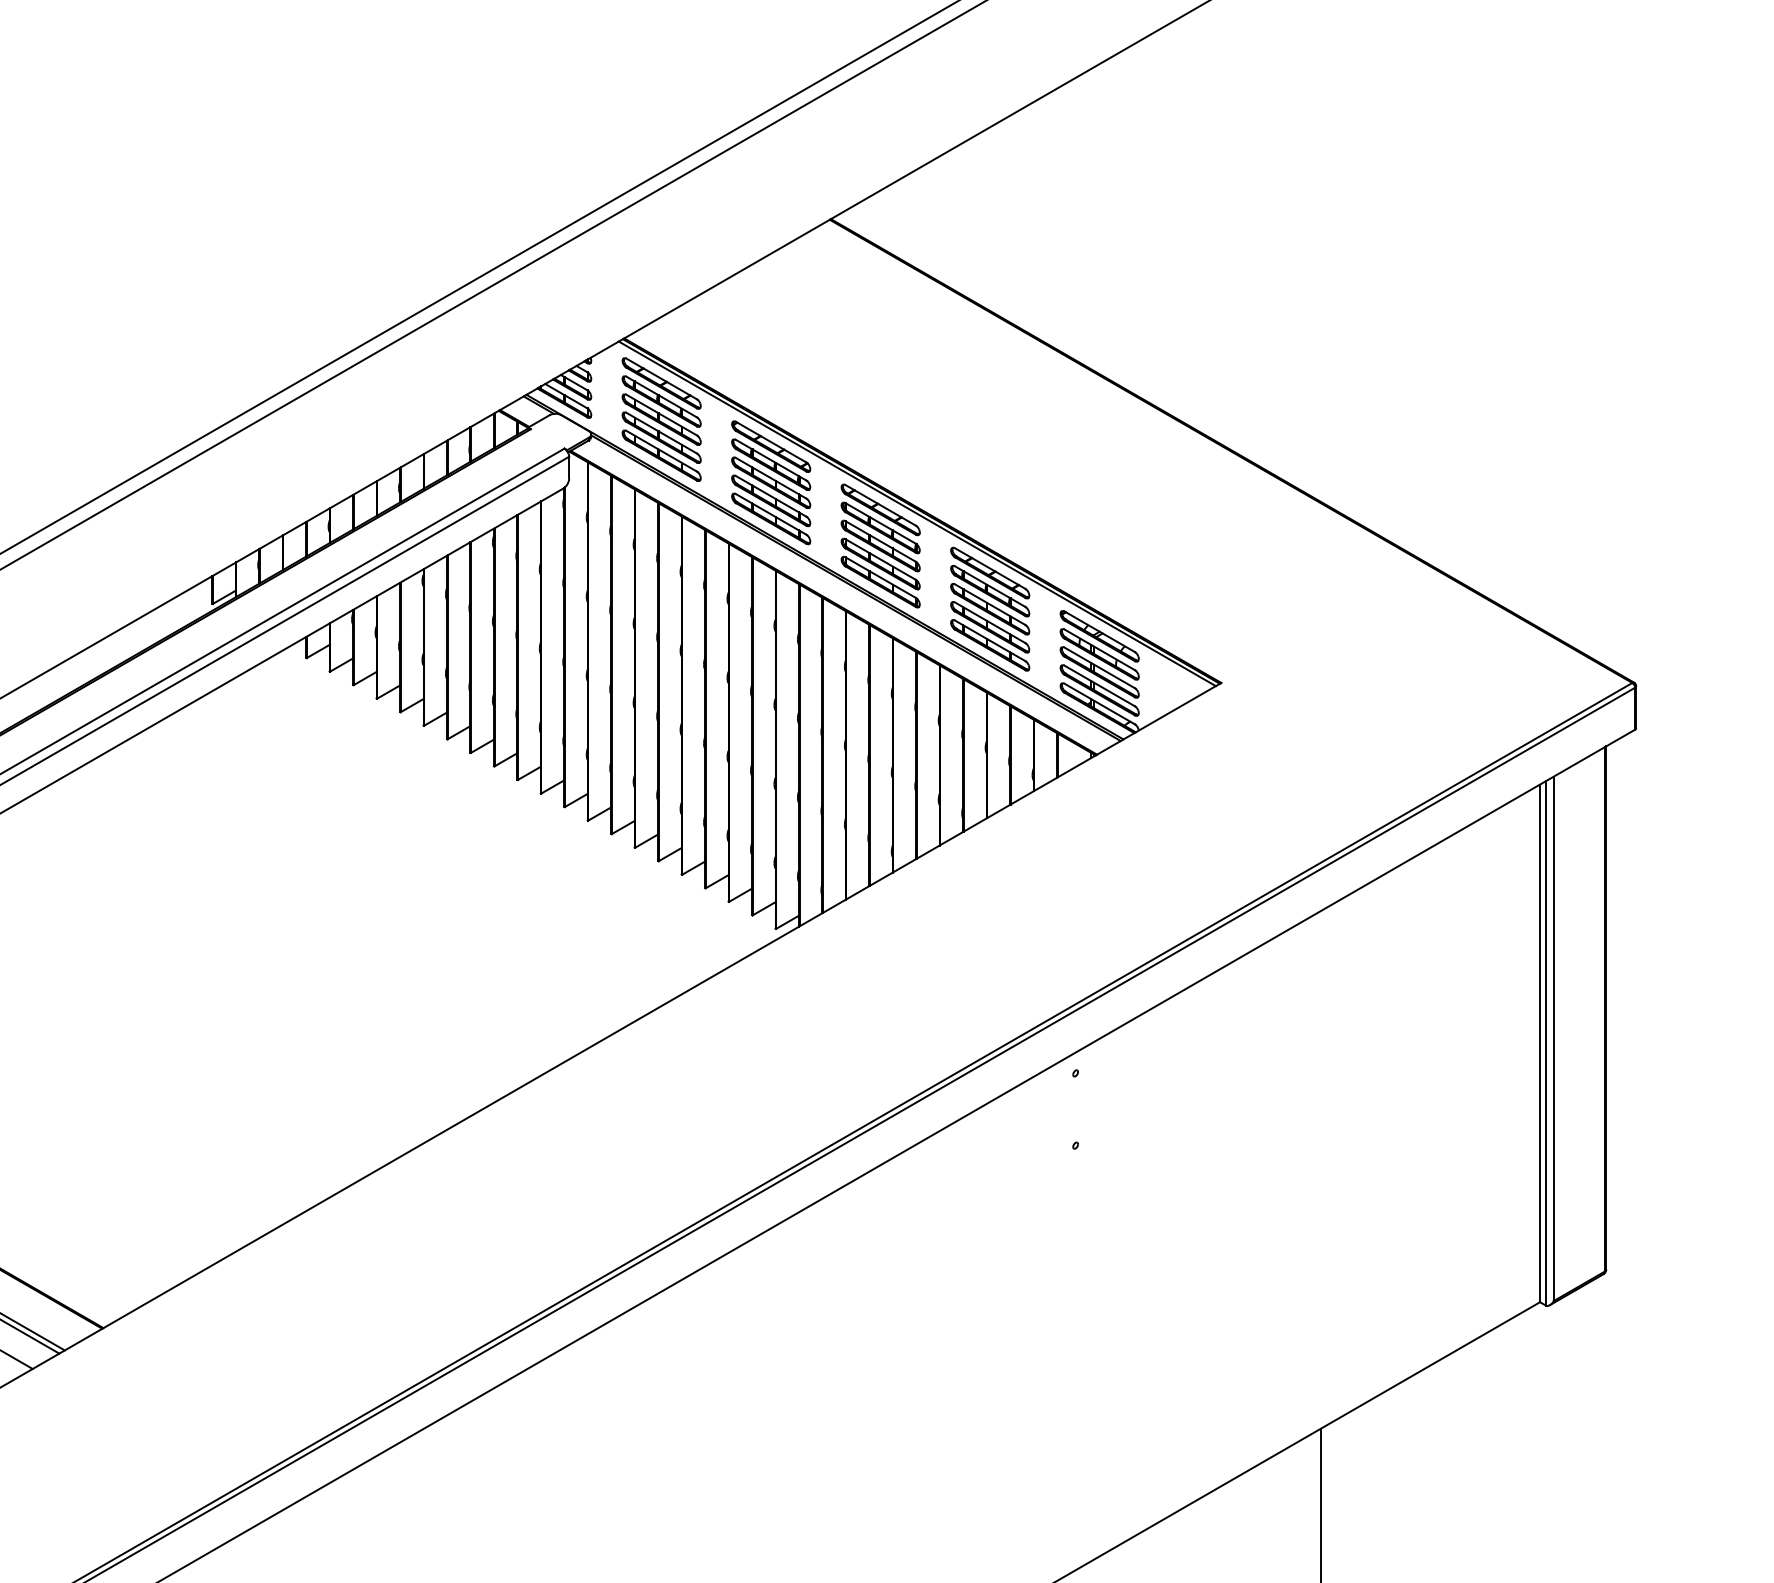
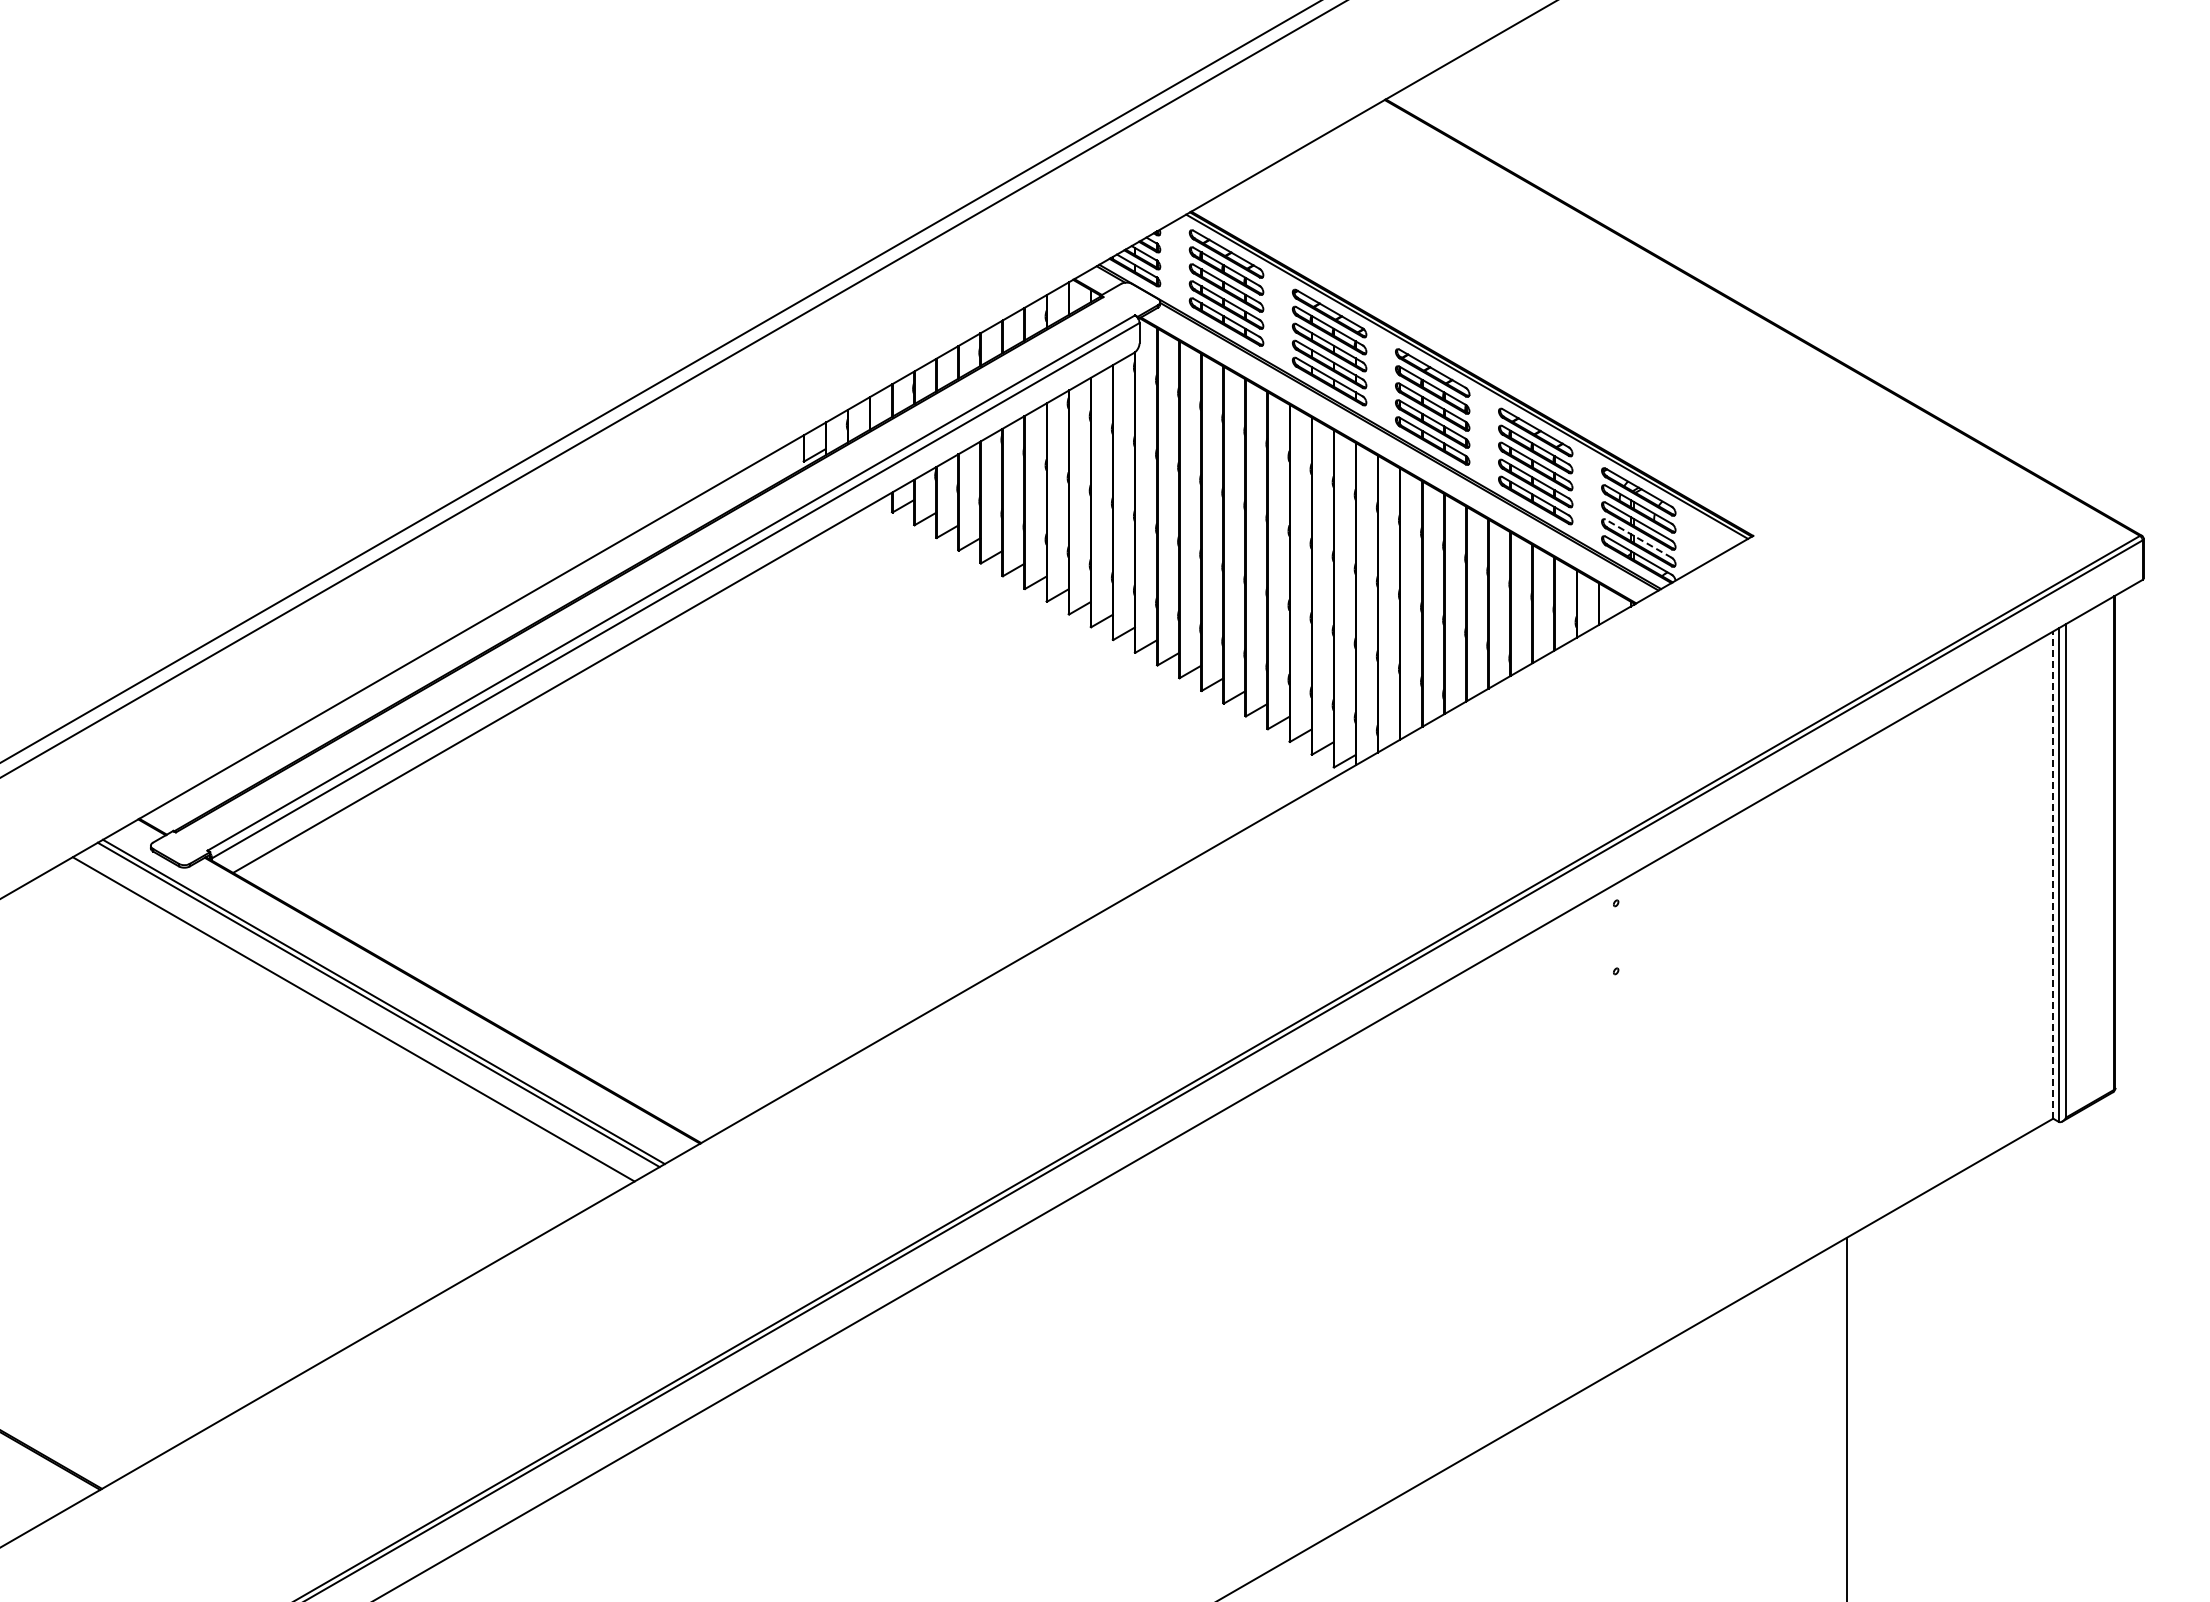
line: (1099, 685) -> (1638, 538), solid -> dashed
line: (1540, 1043) -> (2053, 875), solid -> dashed

